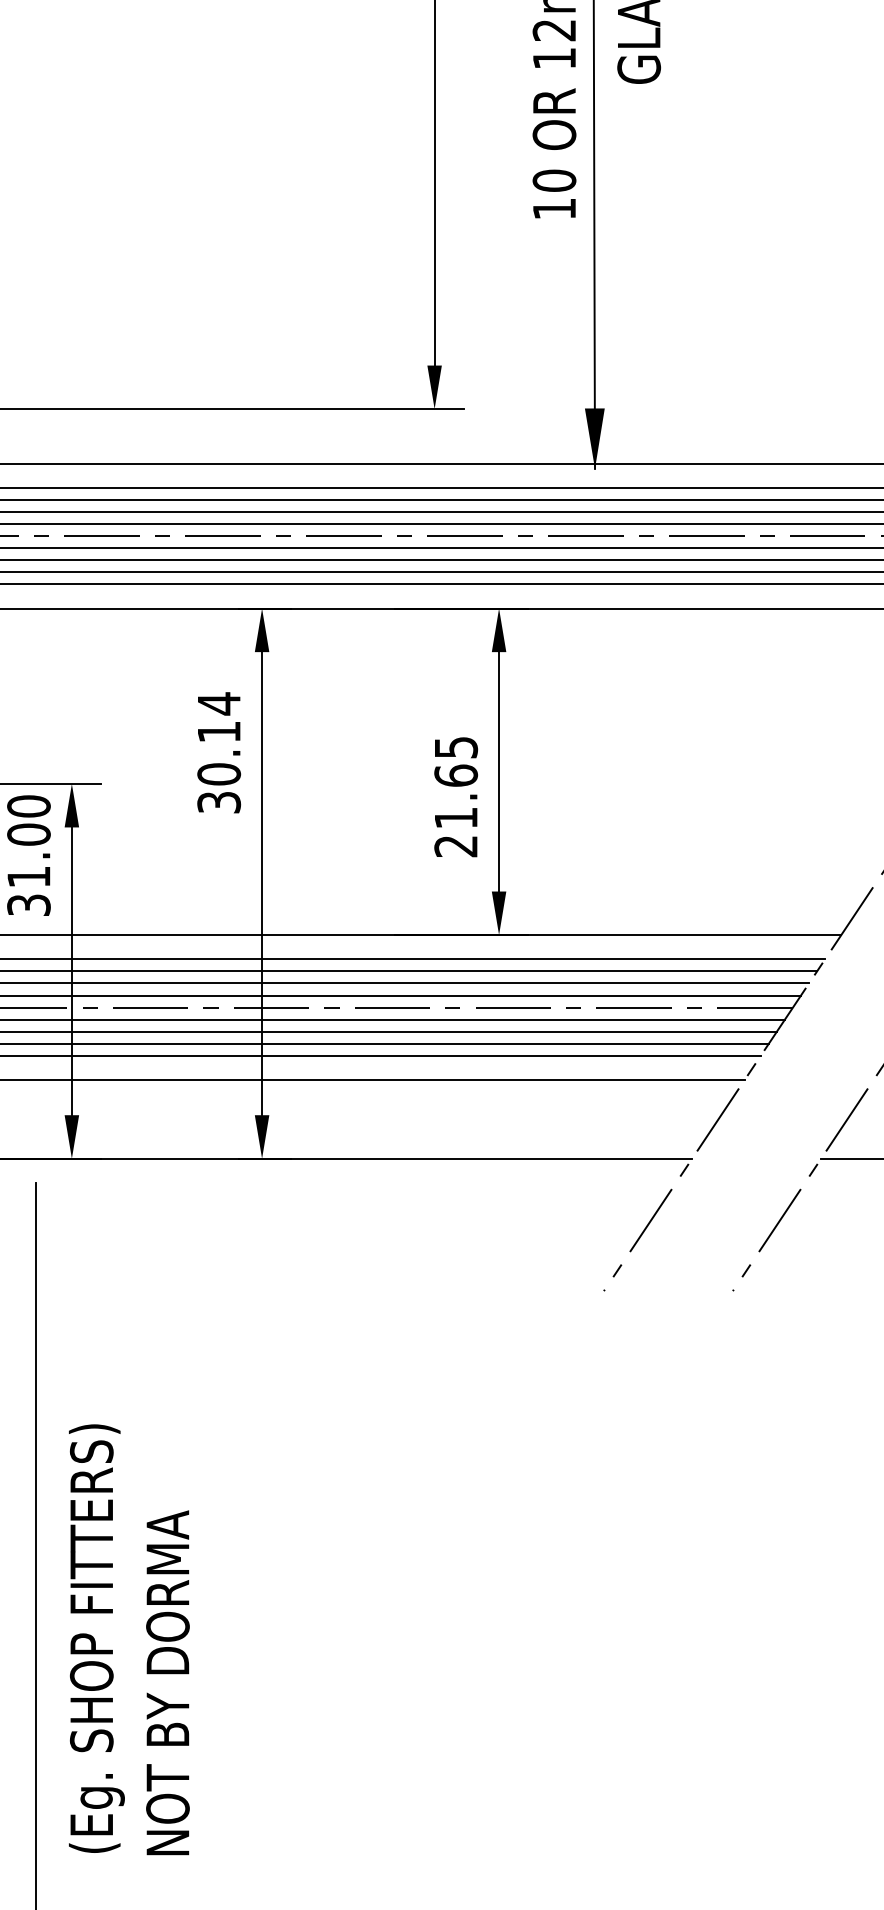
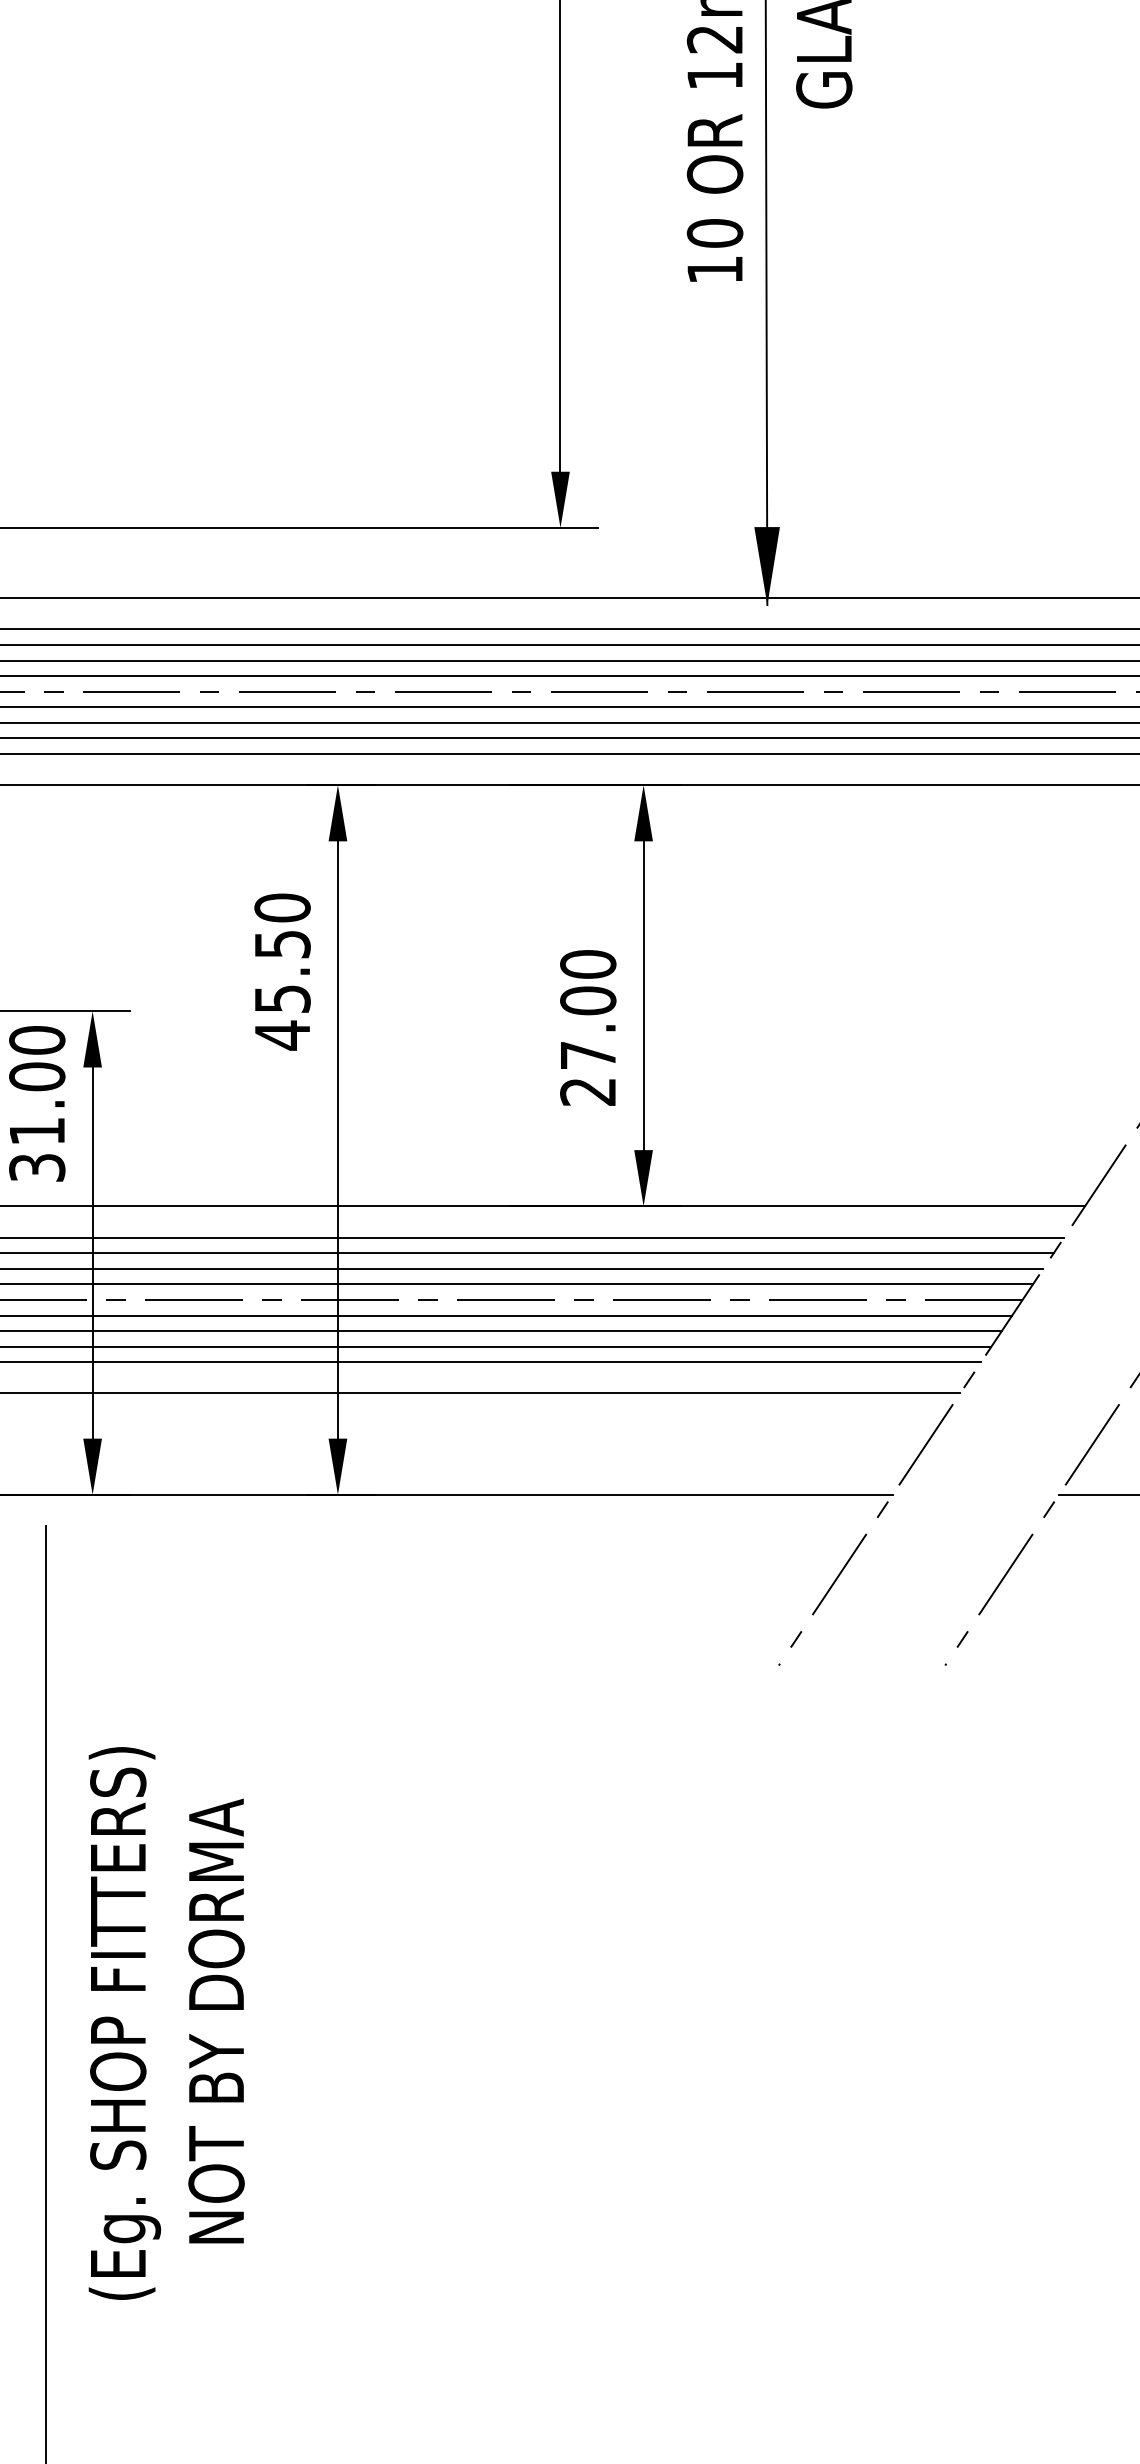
text: (219, 753) -> (283, 972), 30.14 -> 45.50
text: (456, 782) -> (588, 1009), 21.65 -> 27.00
text: (96, 1638) -> (124, 2023), moved
text: (167, 1682) -> (215, 2020), moved

